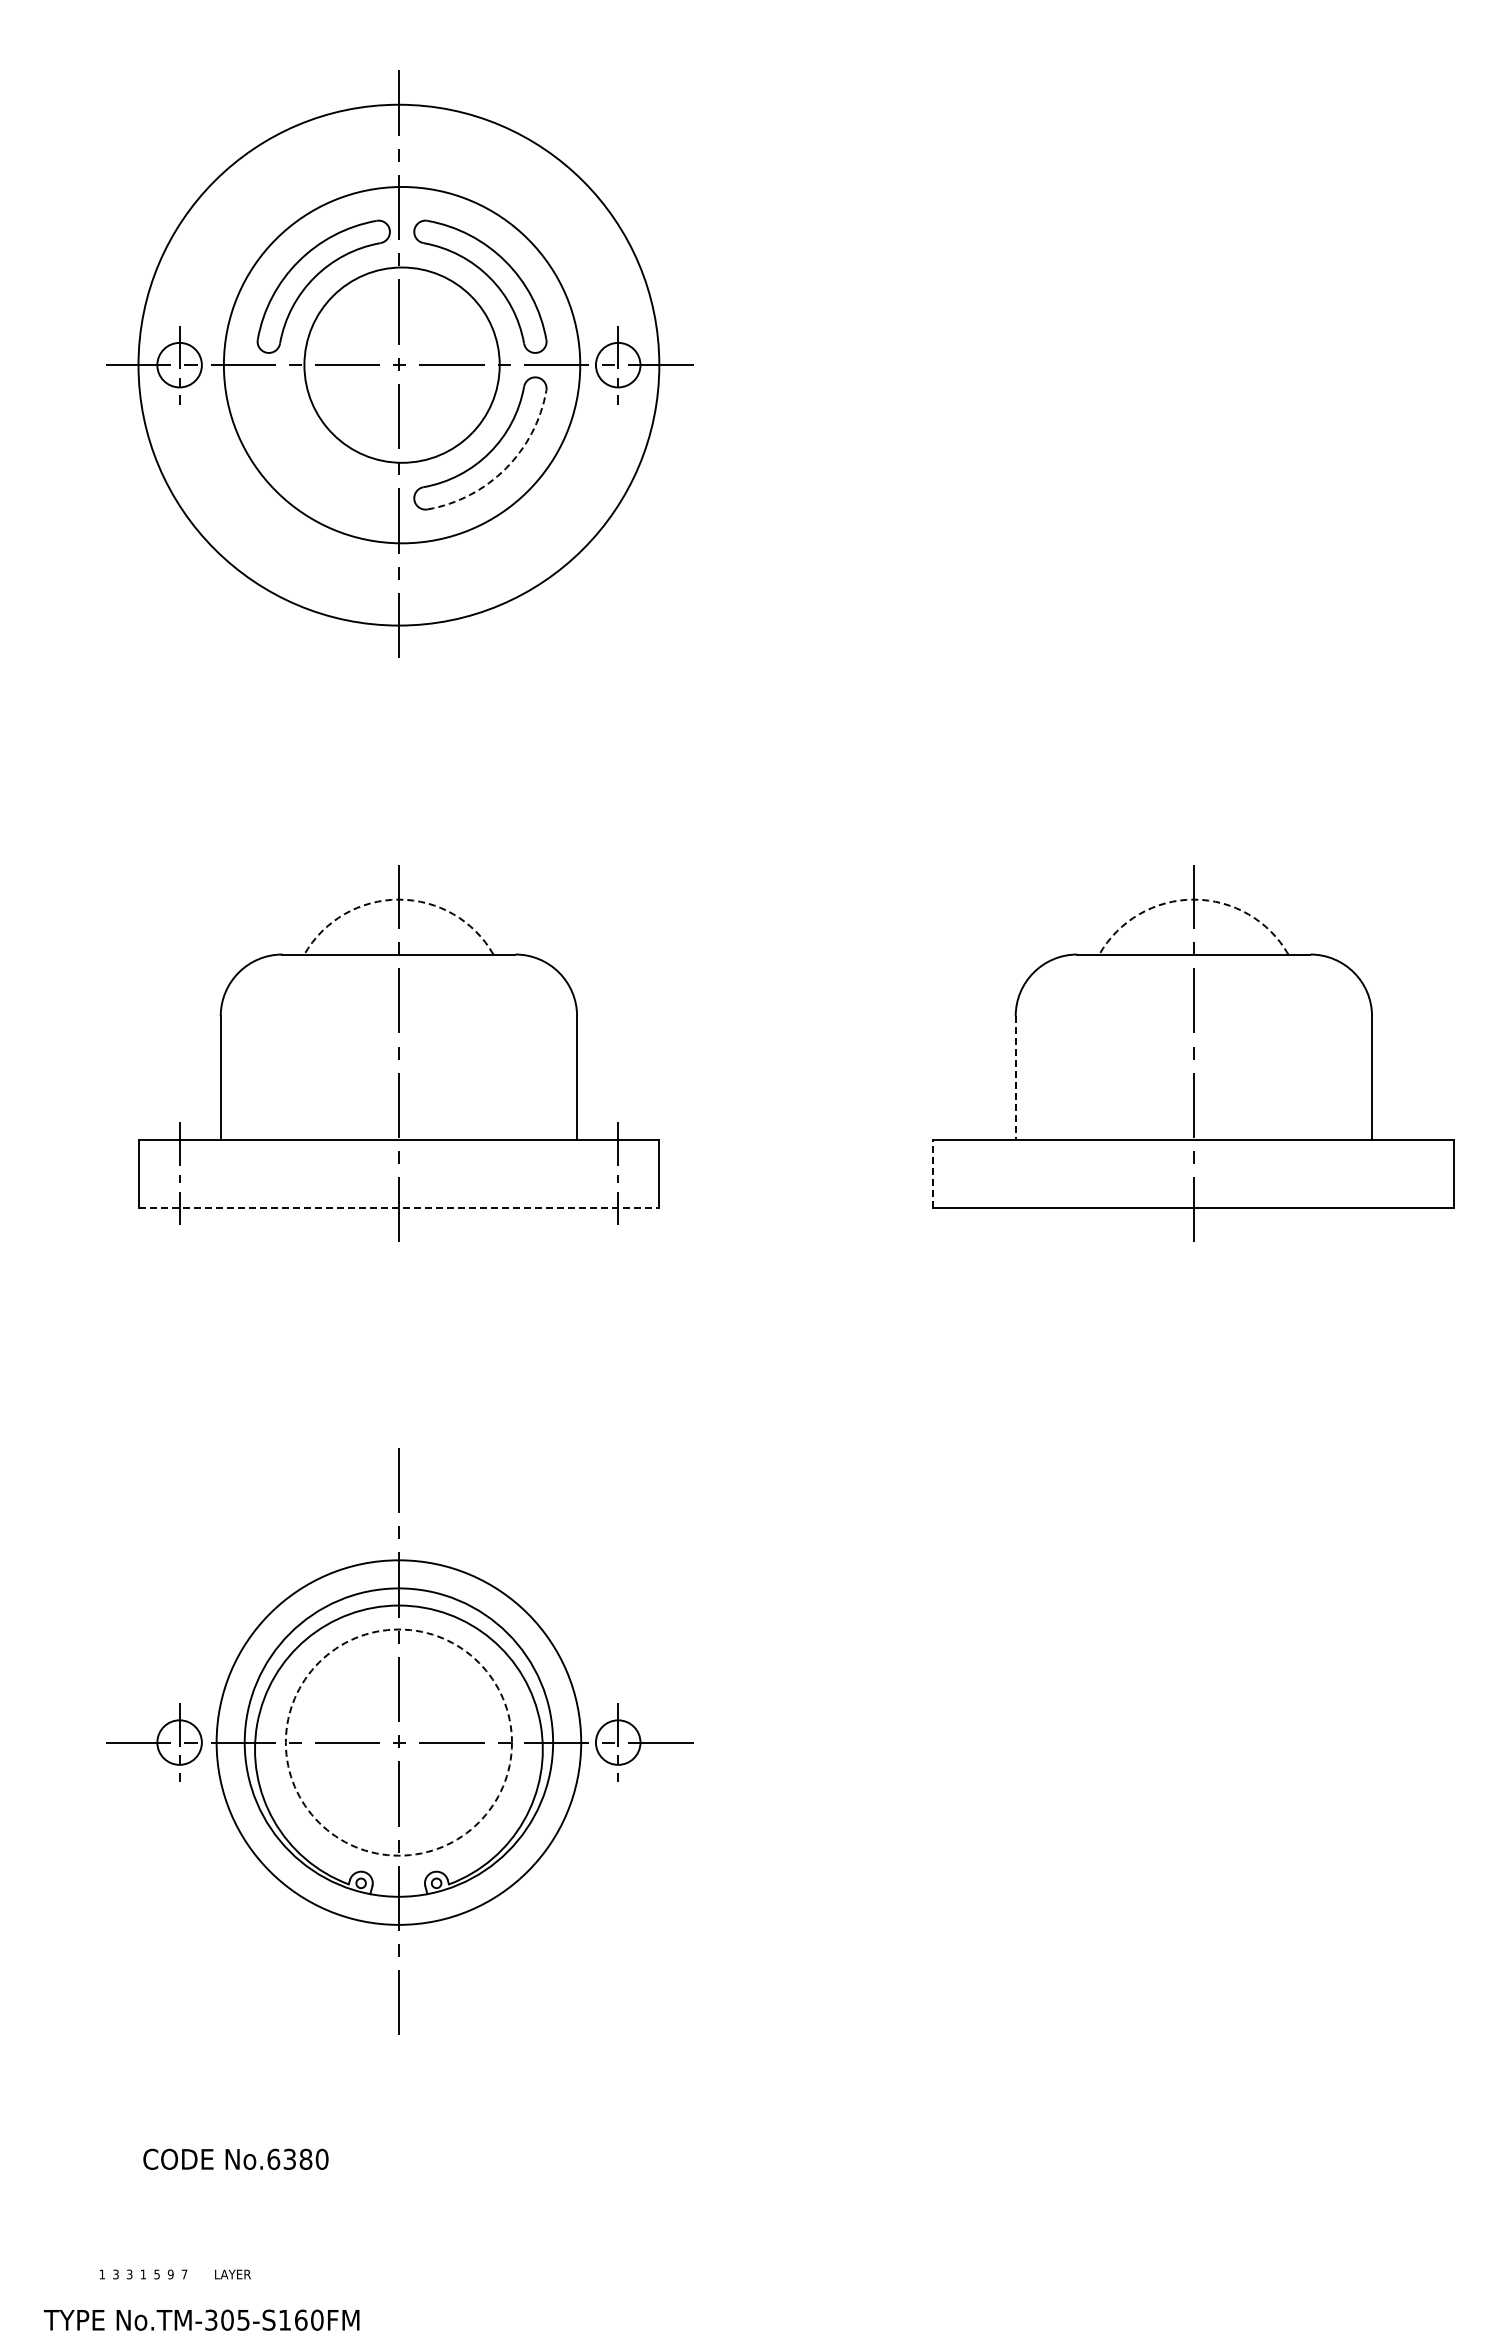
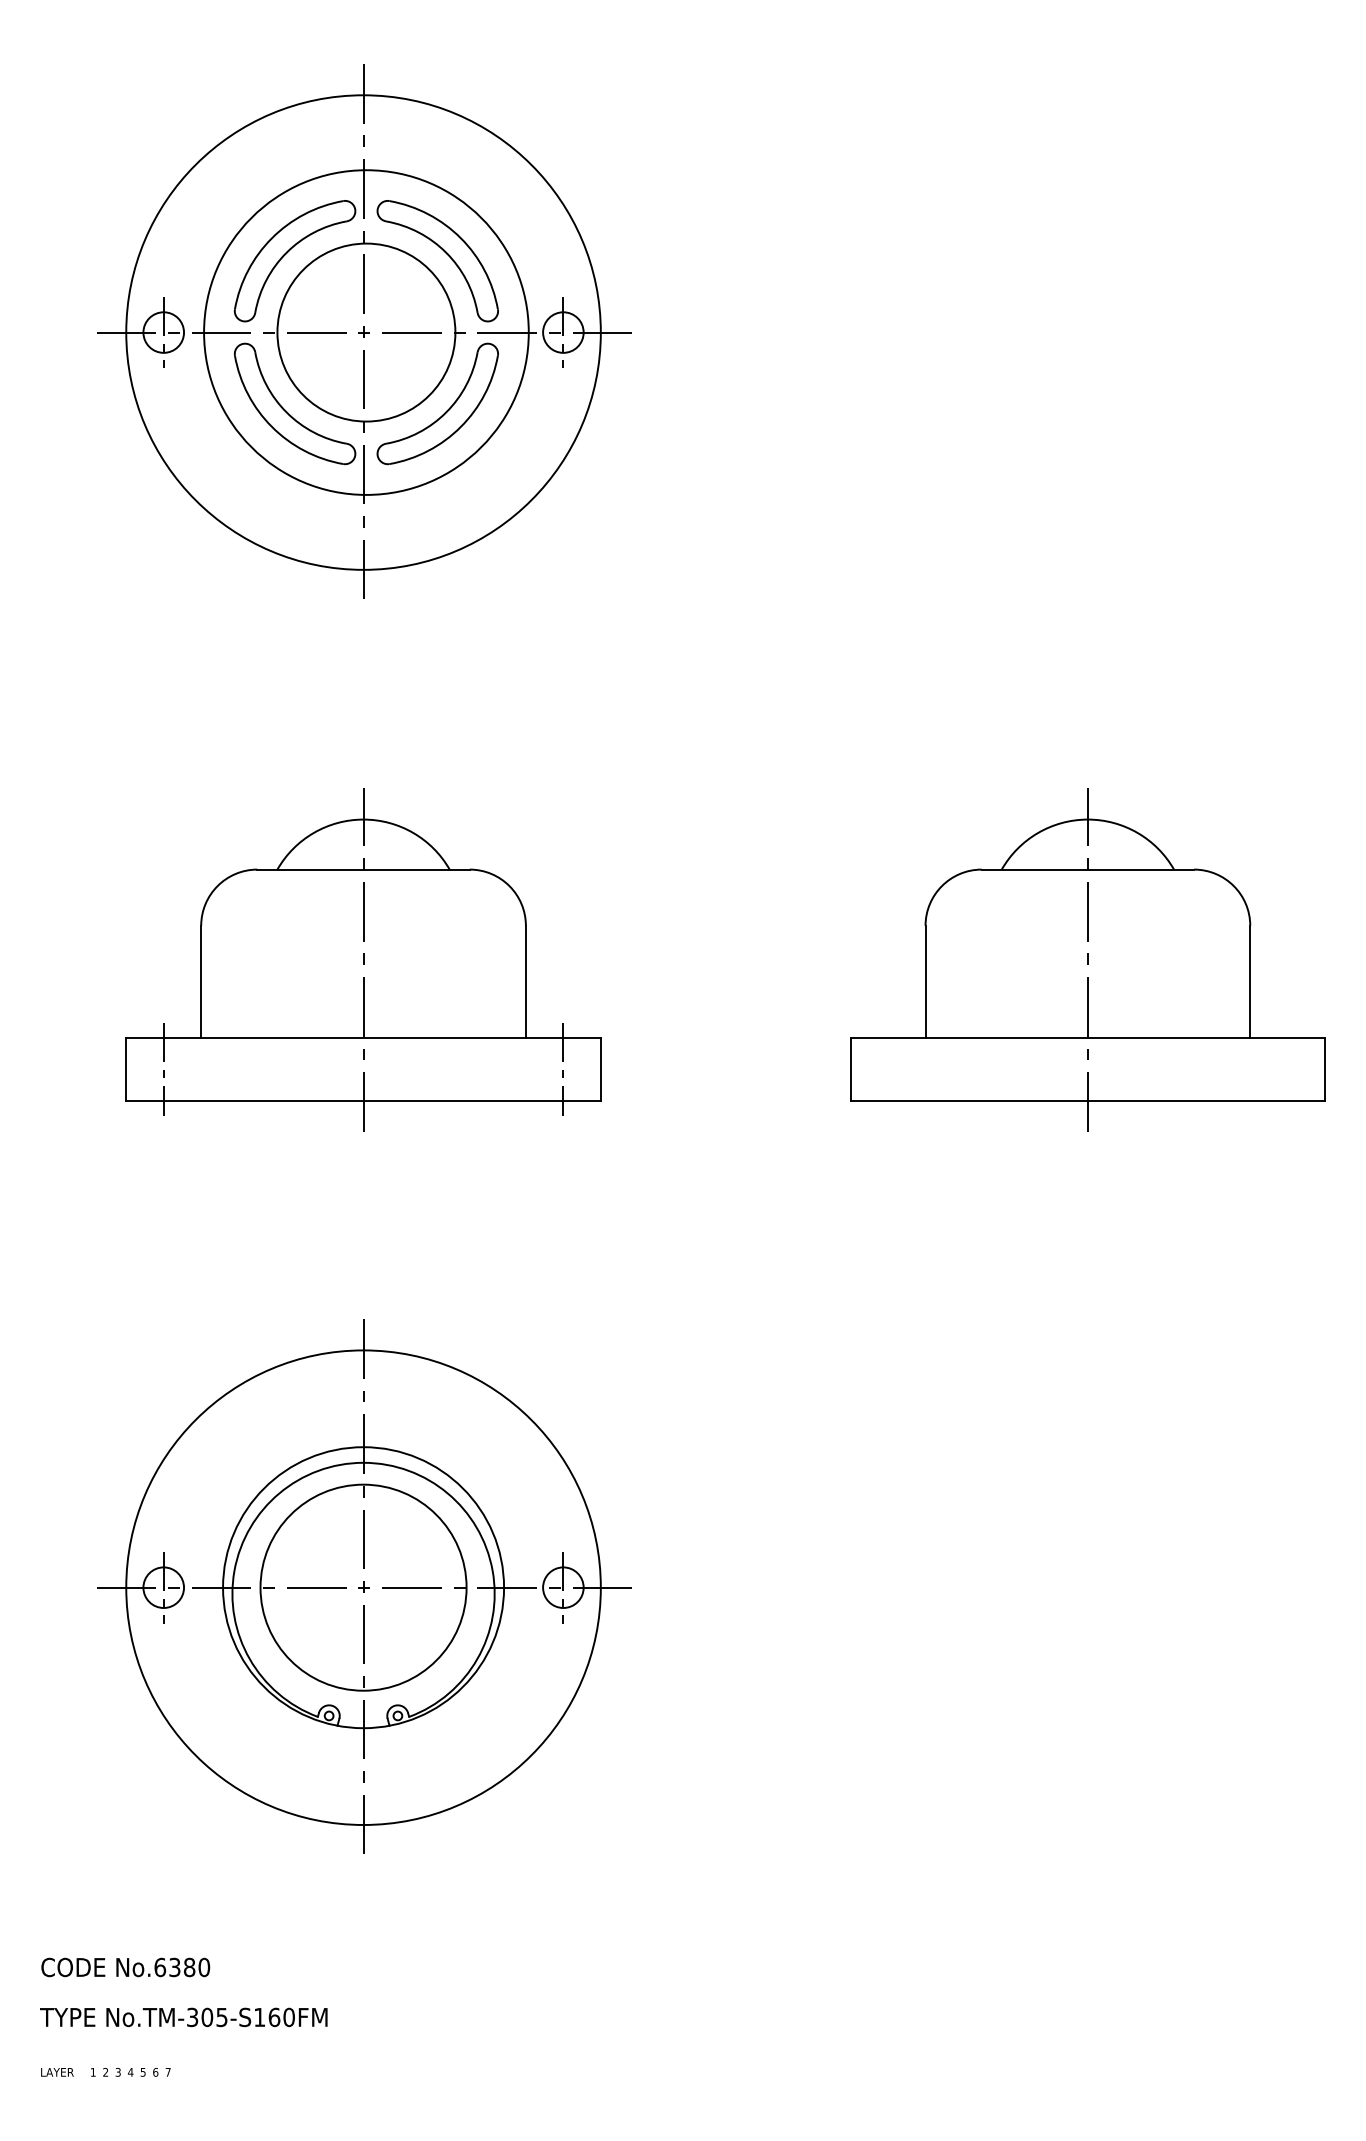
part: (314, 451) -> (286, 411), added
arc: (505, 468) -> (460, 426), dashed -> solid
arc: (398, 899) -> (363, 819), dashed -> solid
arc: (1193, 899) -> (1087, 819), dashed -> solid
line: (1015, 1077) -> (925, 981), dashed -> solid
line: (933, 1173) -> (850, 1069), dashed -> solid
line: (399, 1208) -> (364, 1101), dashed -> solid
circle: (398, 1742) -> (363, 1587), dashed -> solid
circle: (398, 1742) -> (363, 1587), size x1.43
text: (235, 2158) -> (125, 1966), moved
text: (115, 2274) -> (105, 2072), 3 -> 2
text: (143, 2274) -> (130, 2072), 1 -> 4
text: (170, 2274) -> (155, 2072), 9 -> 6
text: (232, 2274) -> (57, 2072), moved
text: (201, 2319) -> (183, 2016), moved

